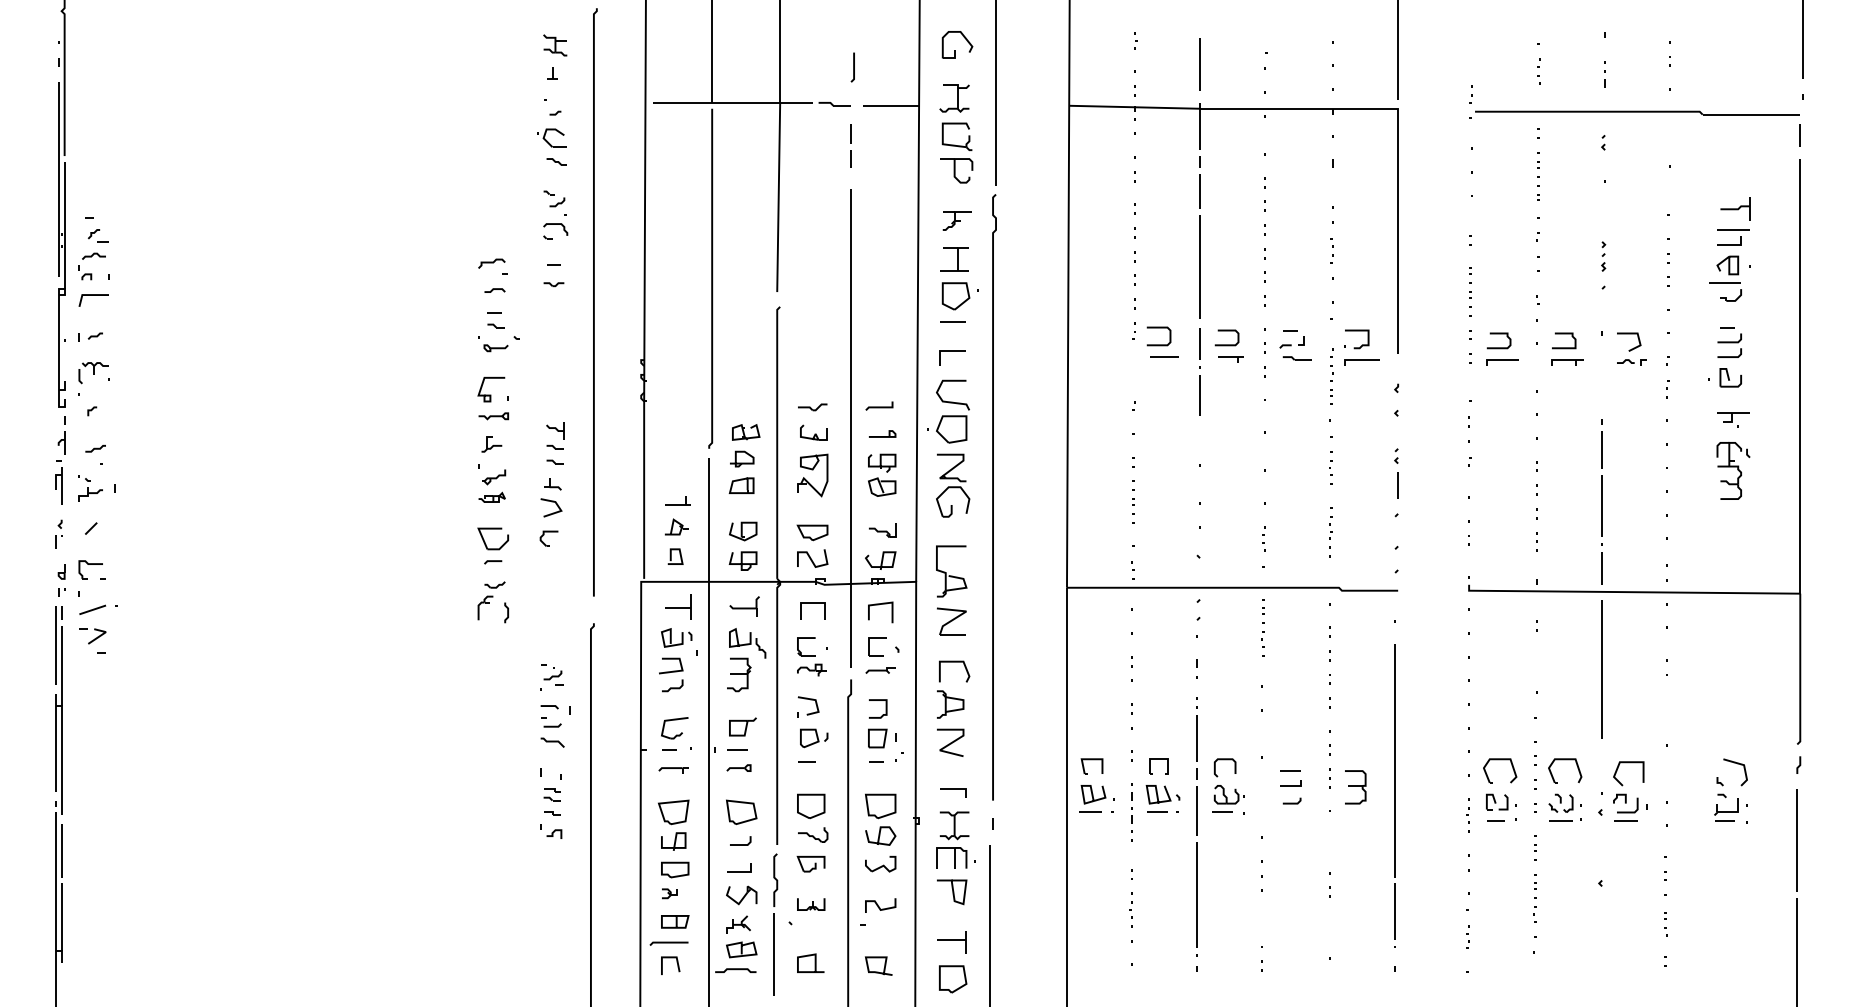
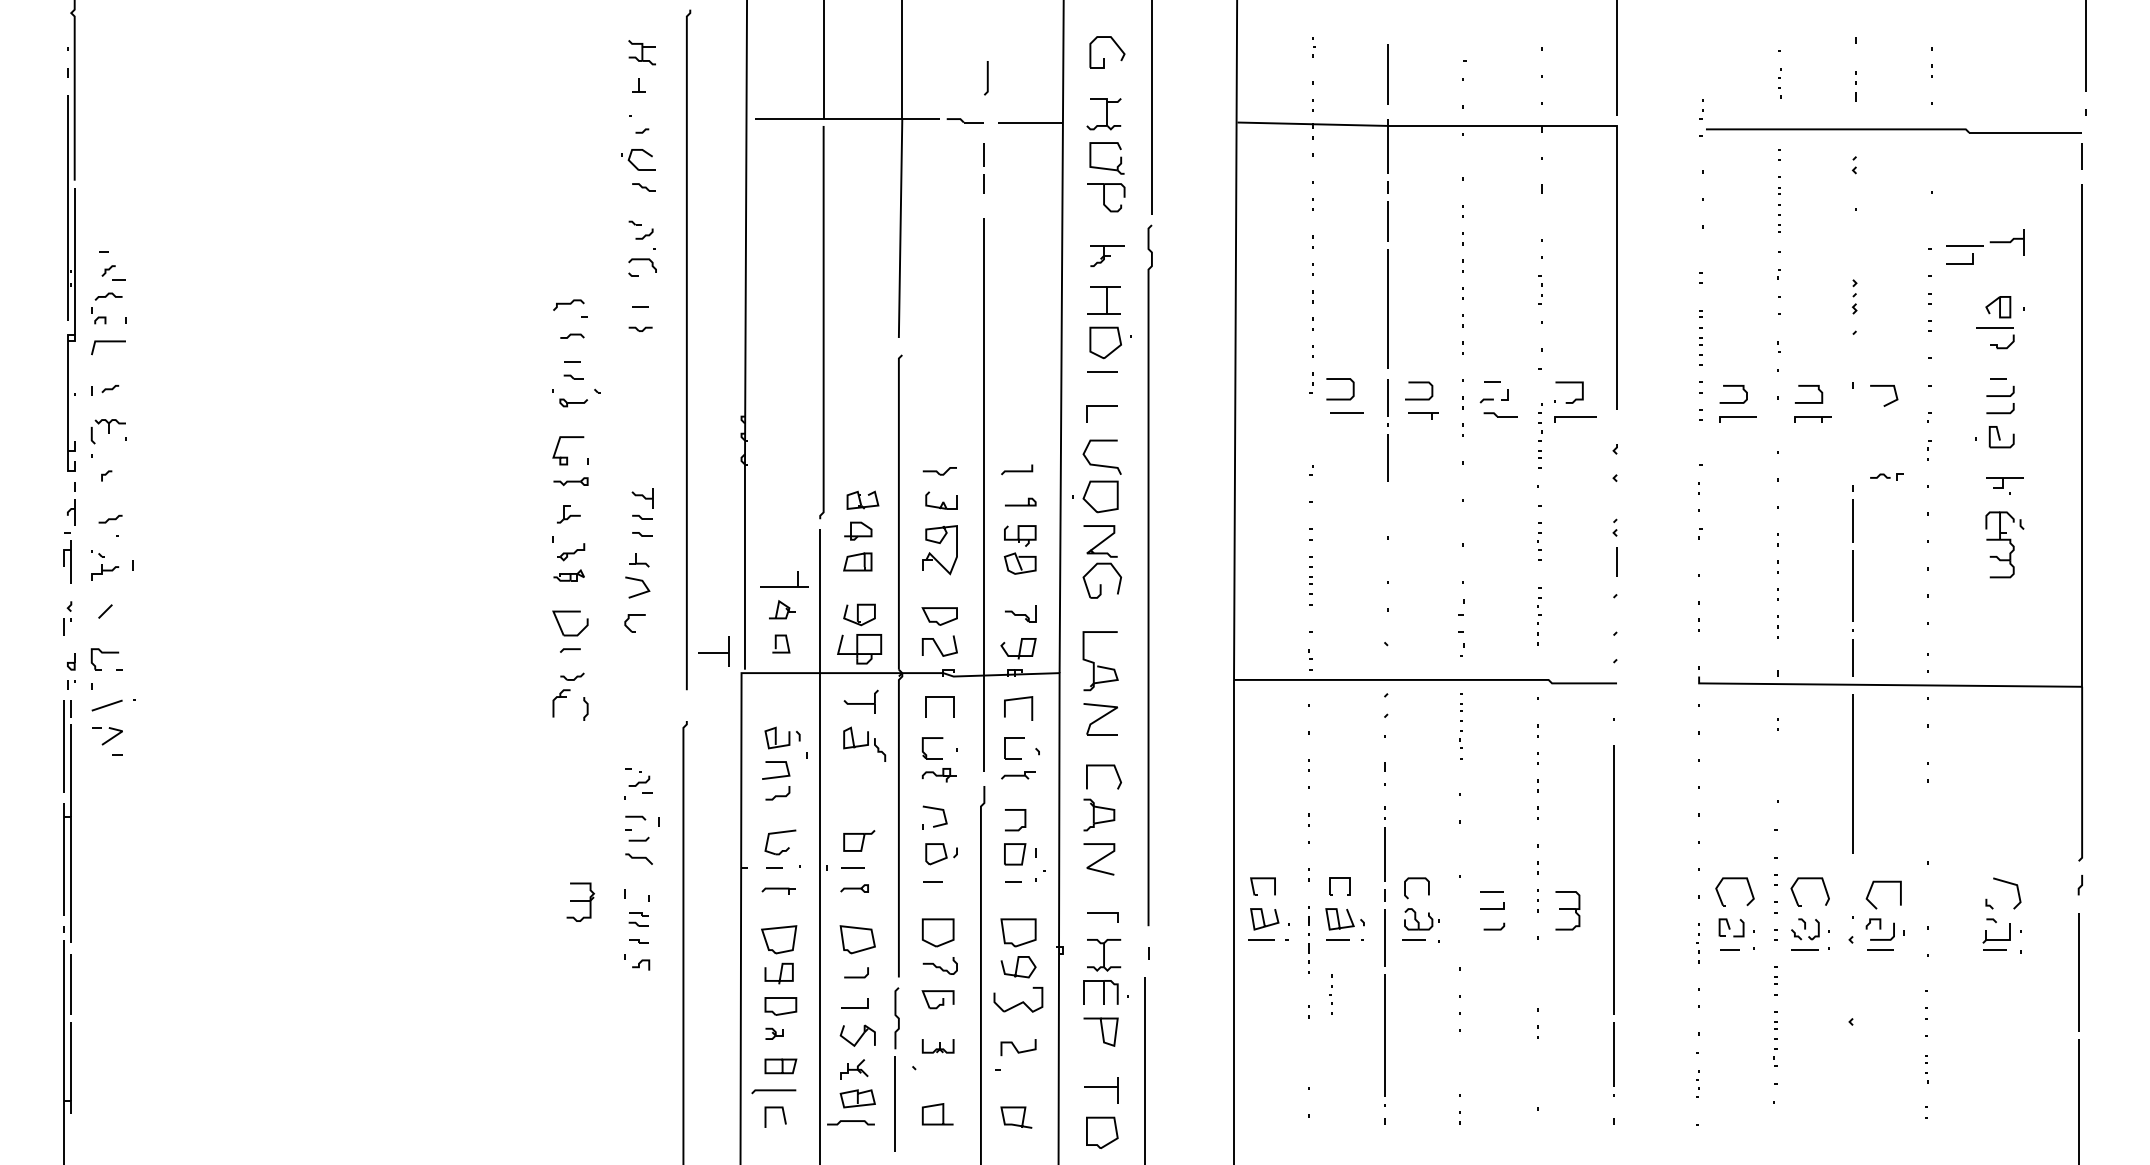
part: (1733, 230) -> (1964, 247), moved
part: (1631, 362) -> (1886, 477), moved
part: (677, 500) -> (783, 579), size x1.6
part: (1263, 538) -> (1461, 622), size x1.6
part: (742, 560) -> (858, 648), size x1.4
part: (678, 606) -> (714, 650), moved
part: (739, 674) -> (581, 901), moved
part: (880, 863) -> (1018, 998), size x1.4
part: (1130, 909) -> (1330, 994), moved

